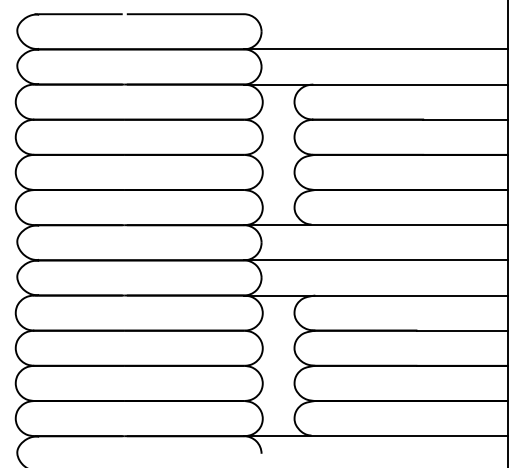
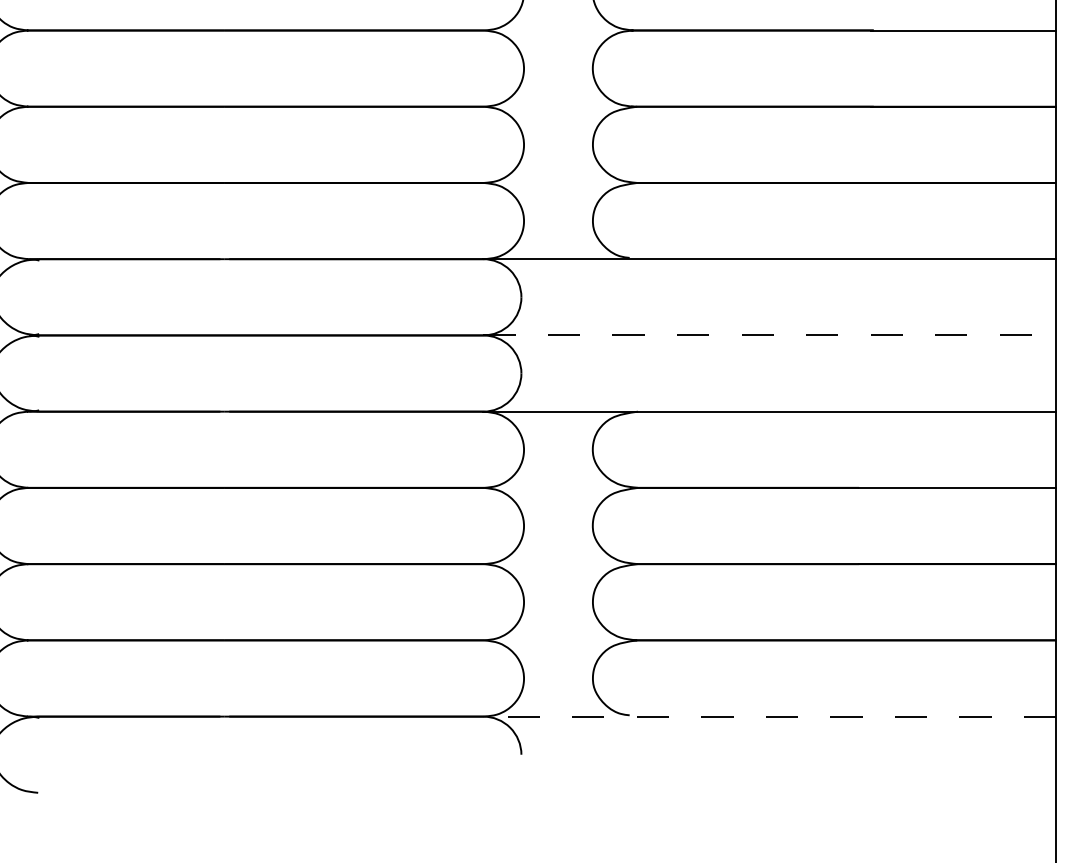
line: (376, 260) -> (770, 335), solid -> dashed
line: (375, 436) -> (768, 717), solid -> dashed

